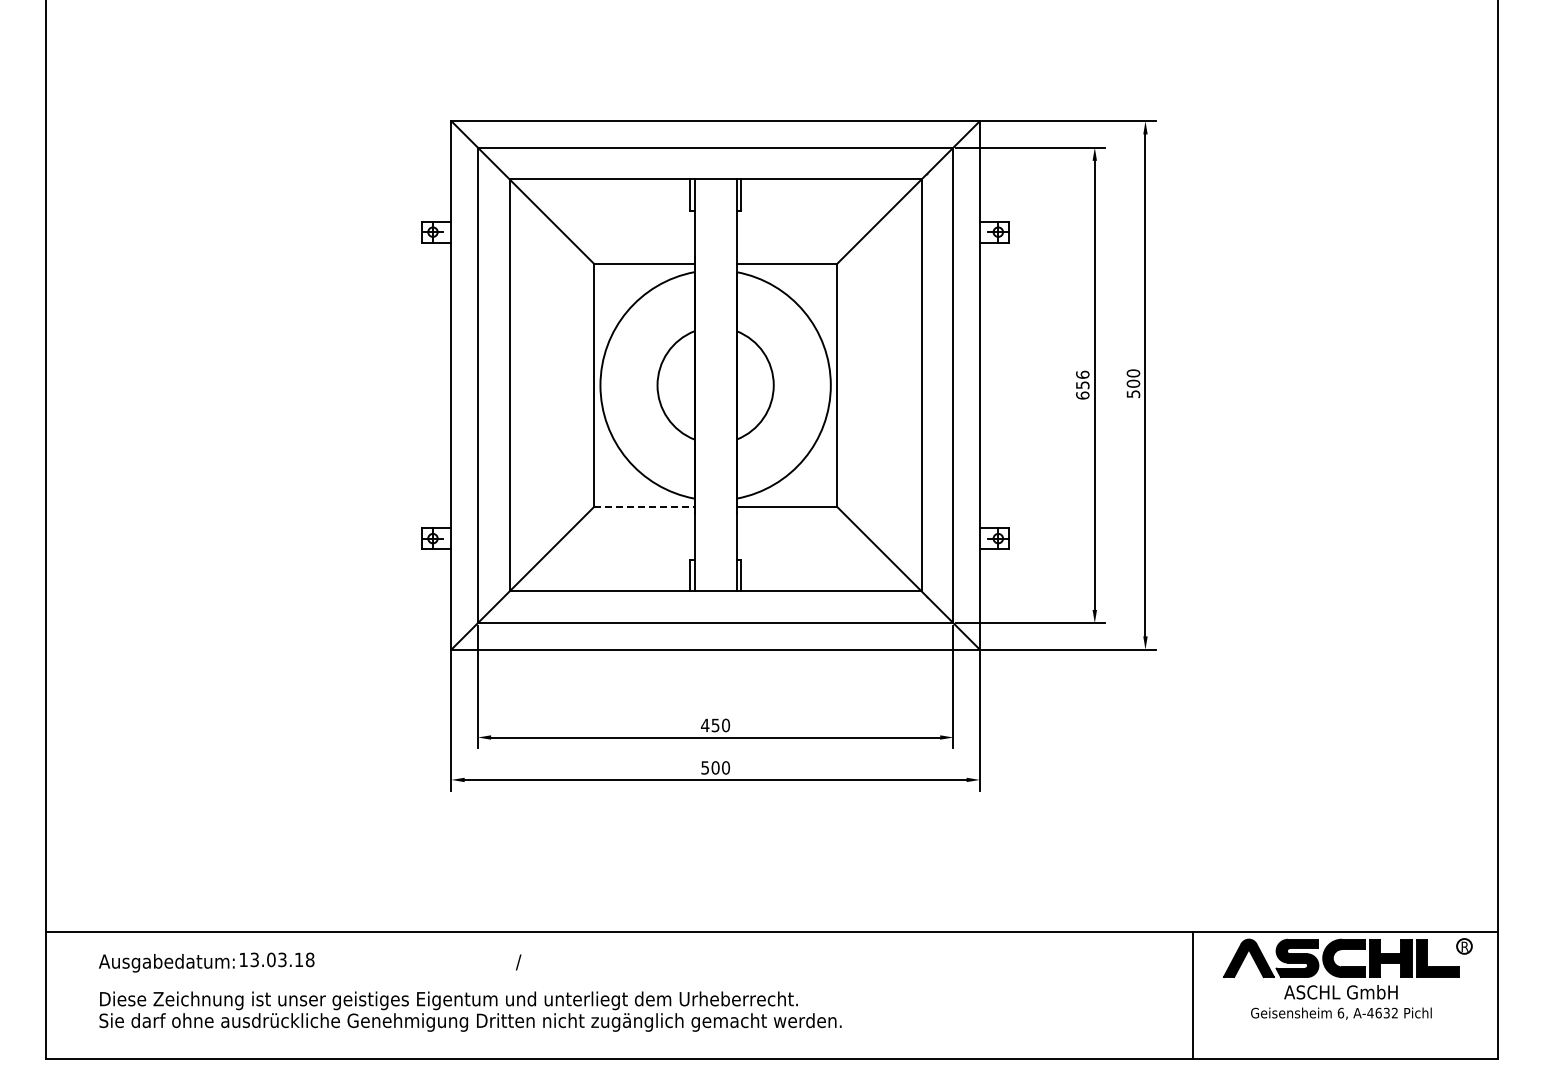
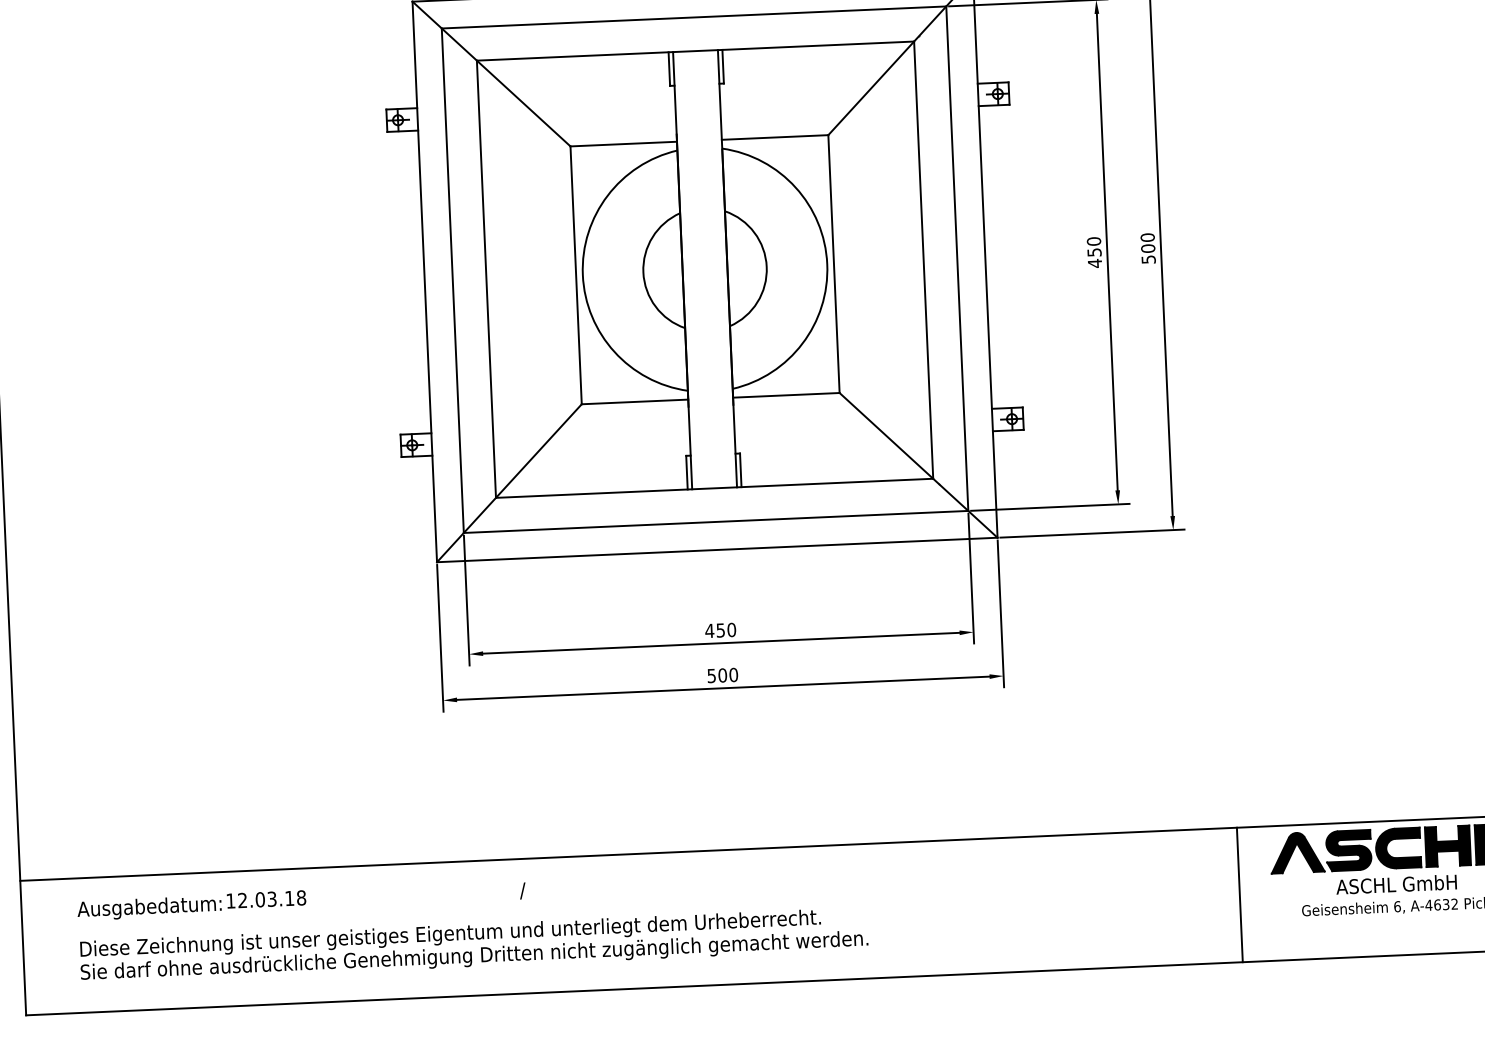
text: (1082, 384) -> (1094, 251), 656 -> 450
line: (644, 506) -> (635, 401), dashed -> solid
text: (254, 960) -> (242, 901), 13.03.18 -> 12.03.18

